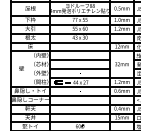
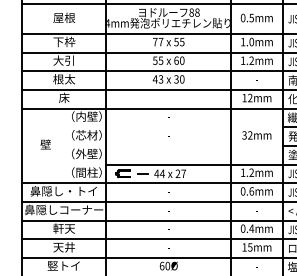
line: (79, 60) -> (167, 127), removed
line: (79, 69) -> (167, 146), removed

